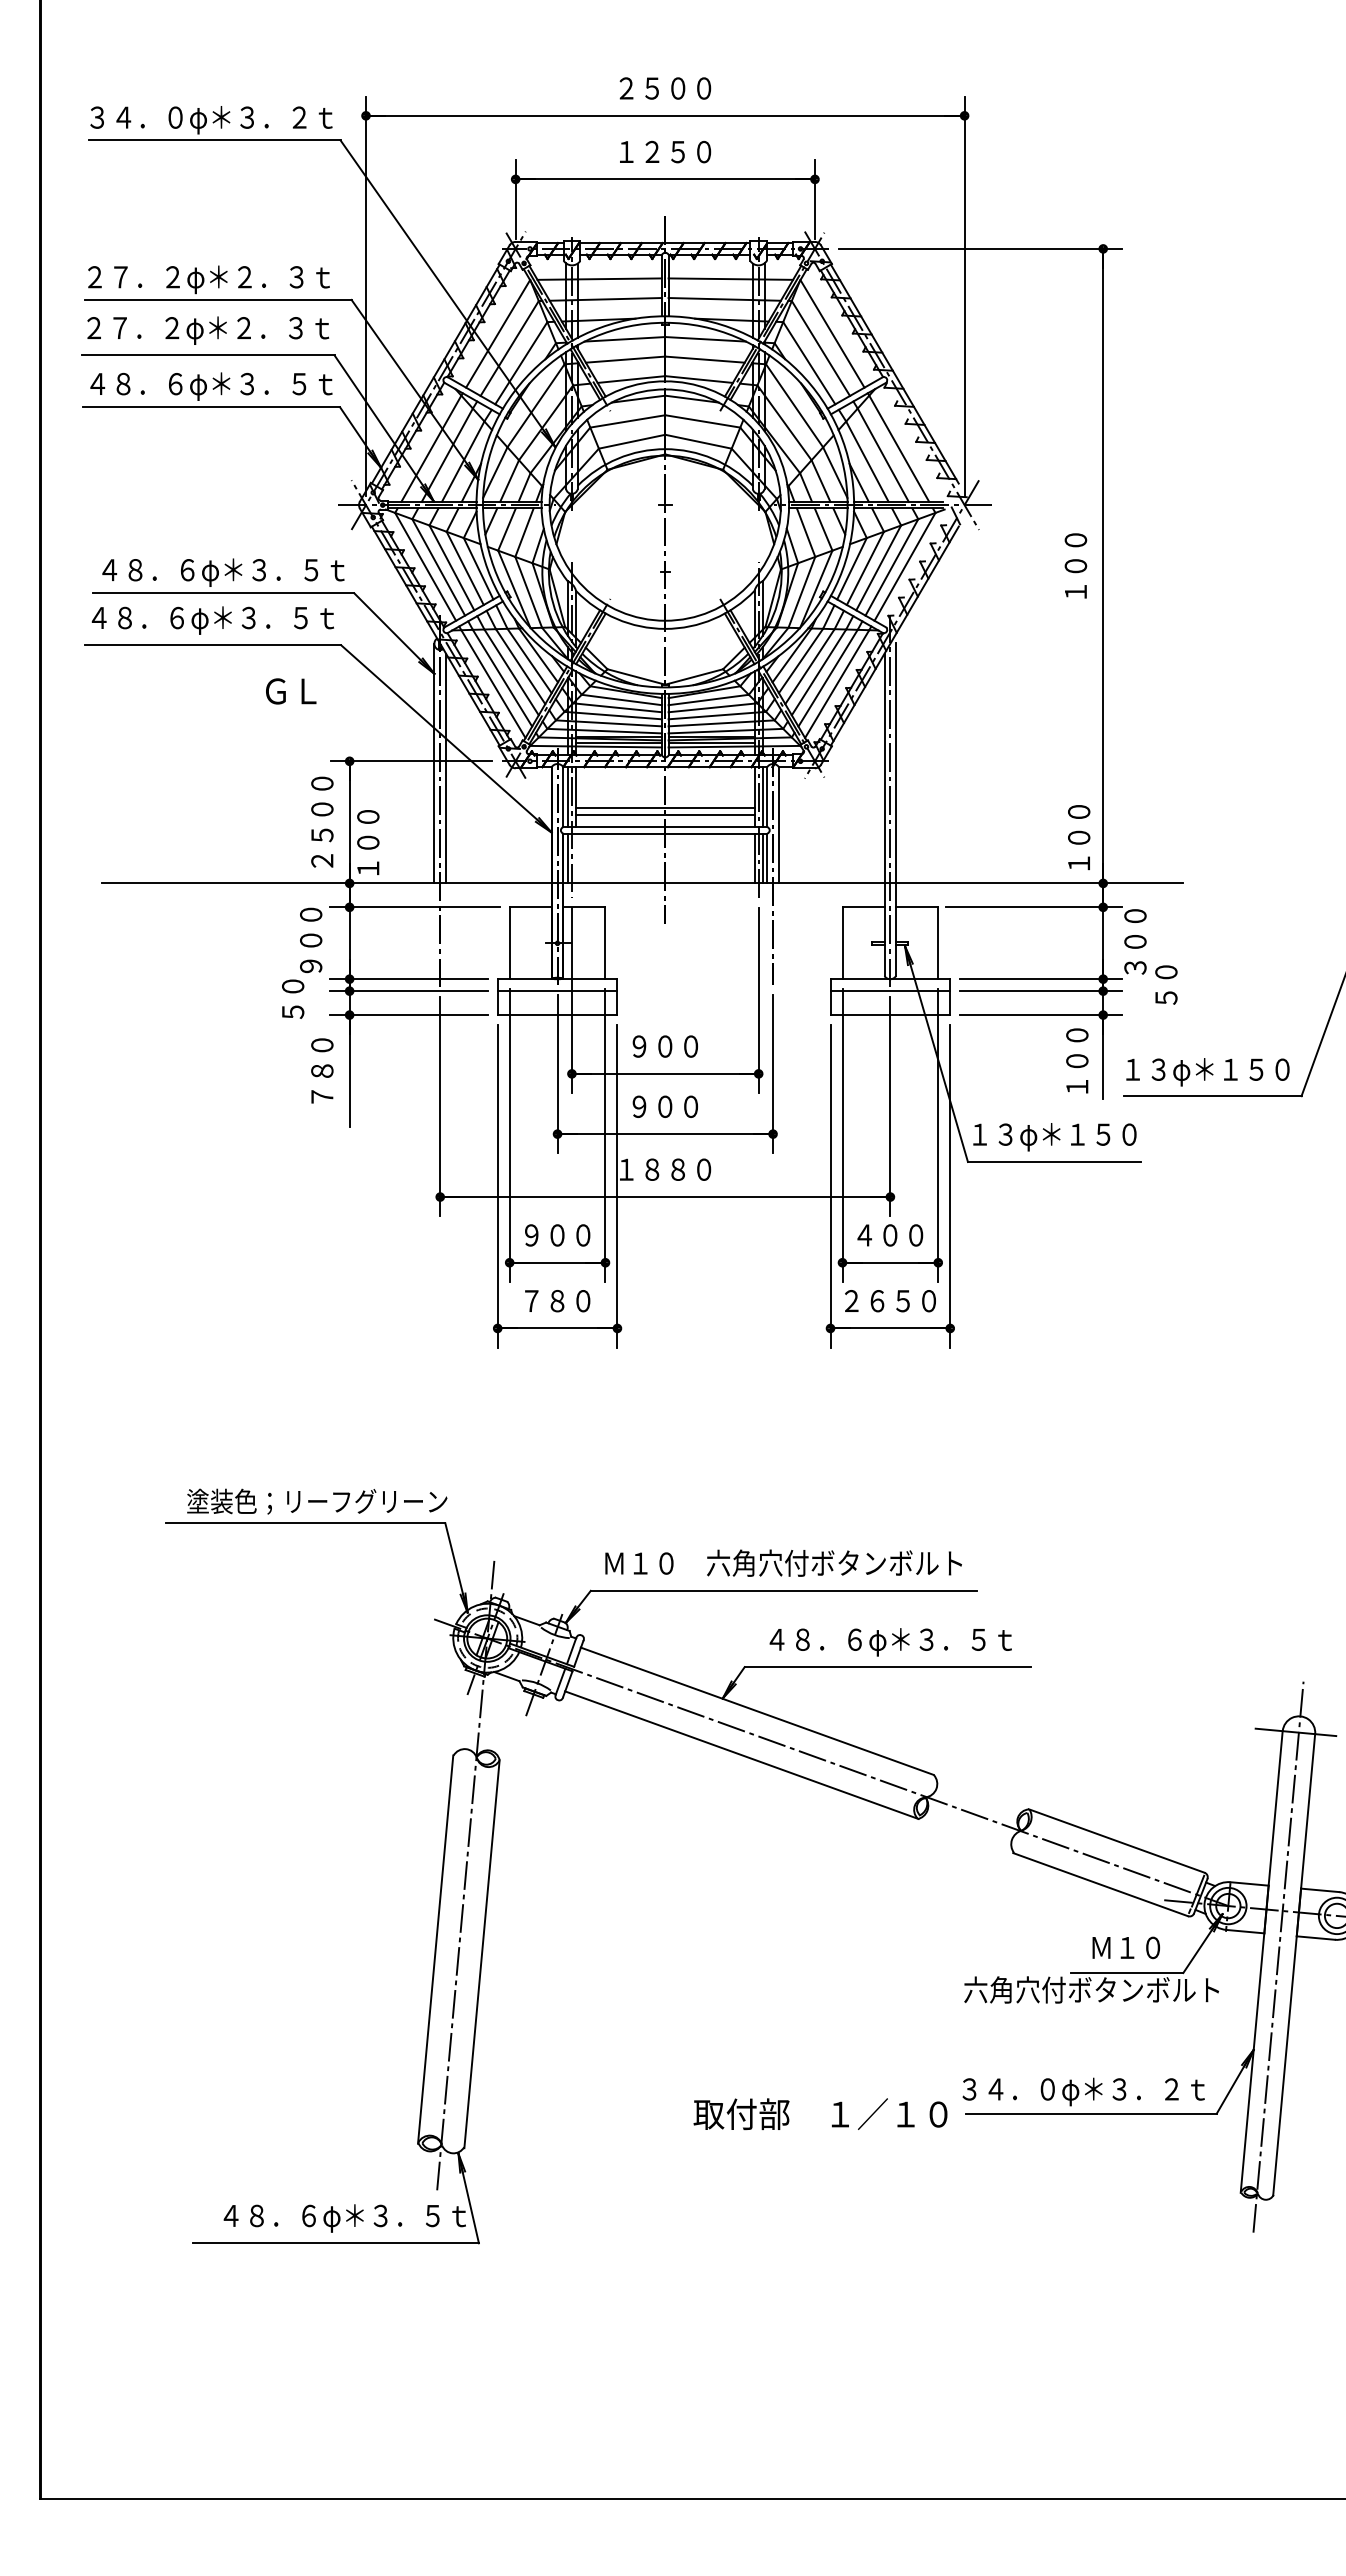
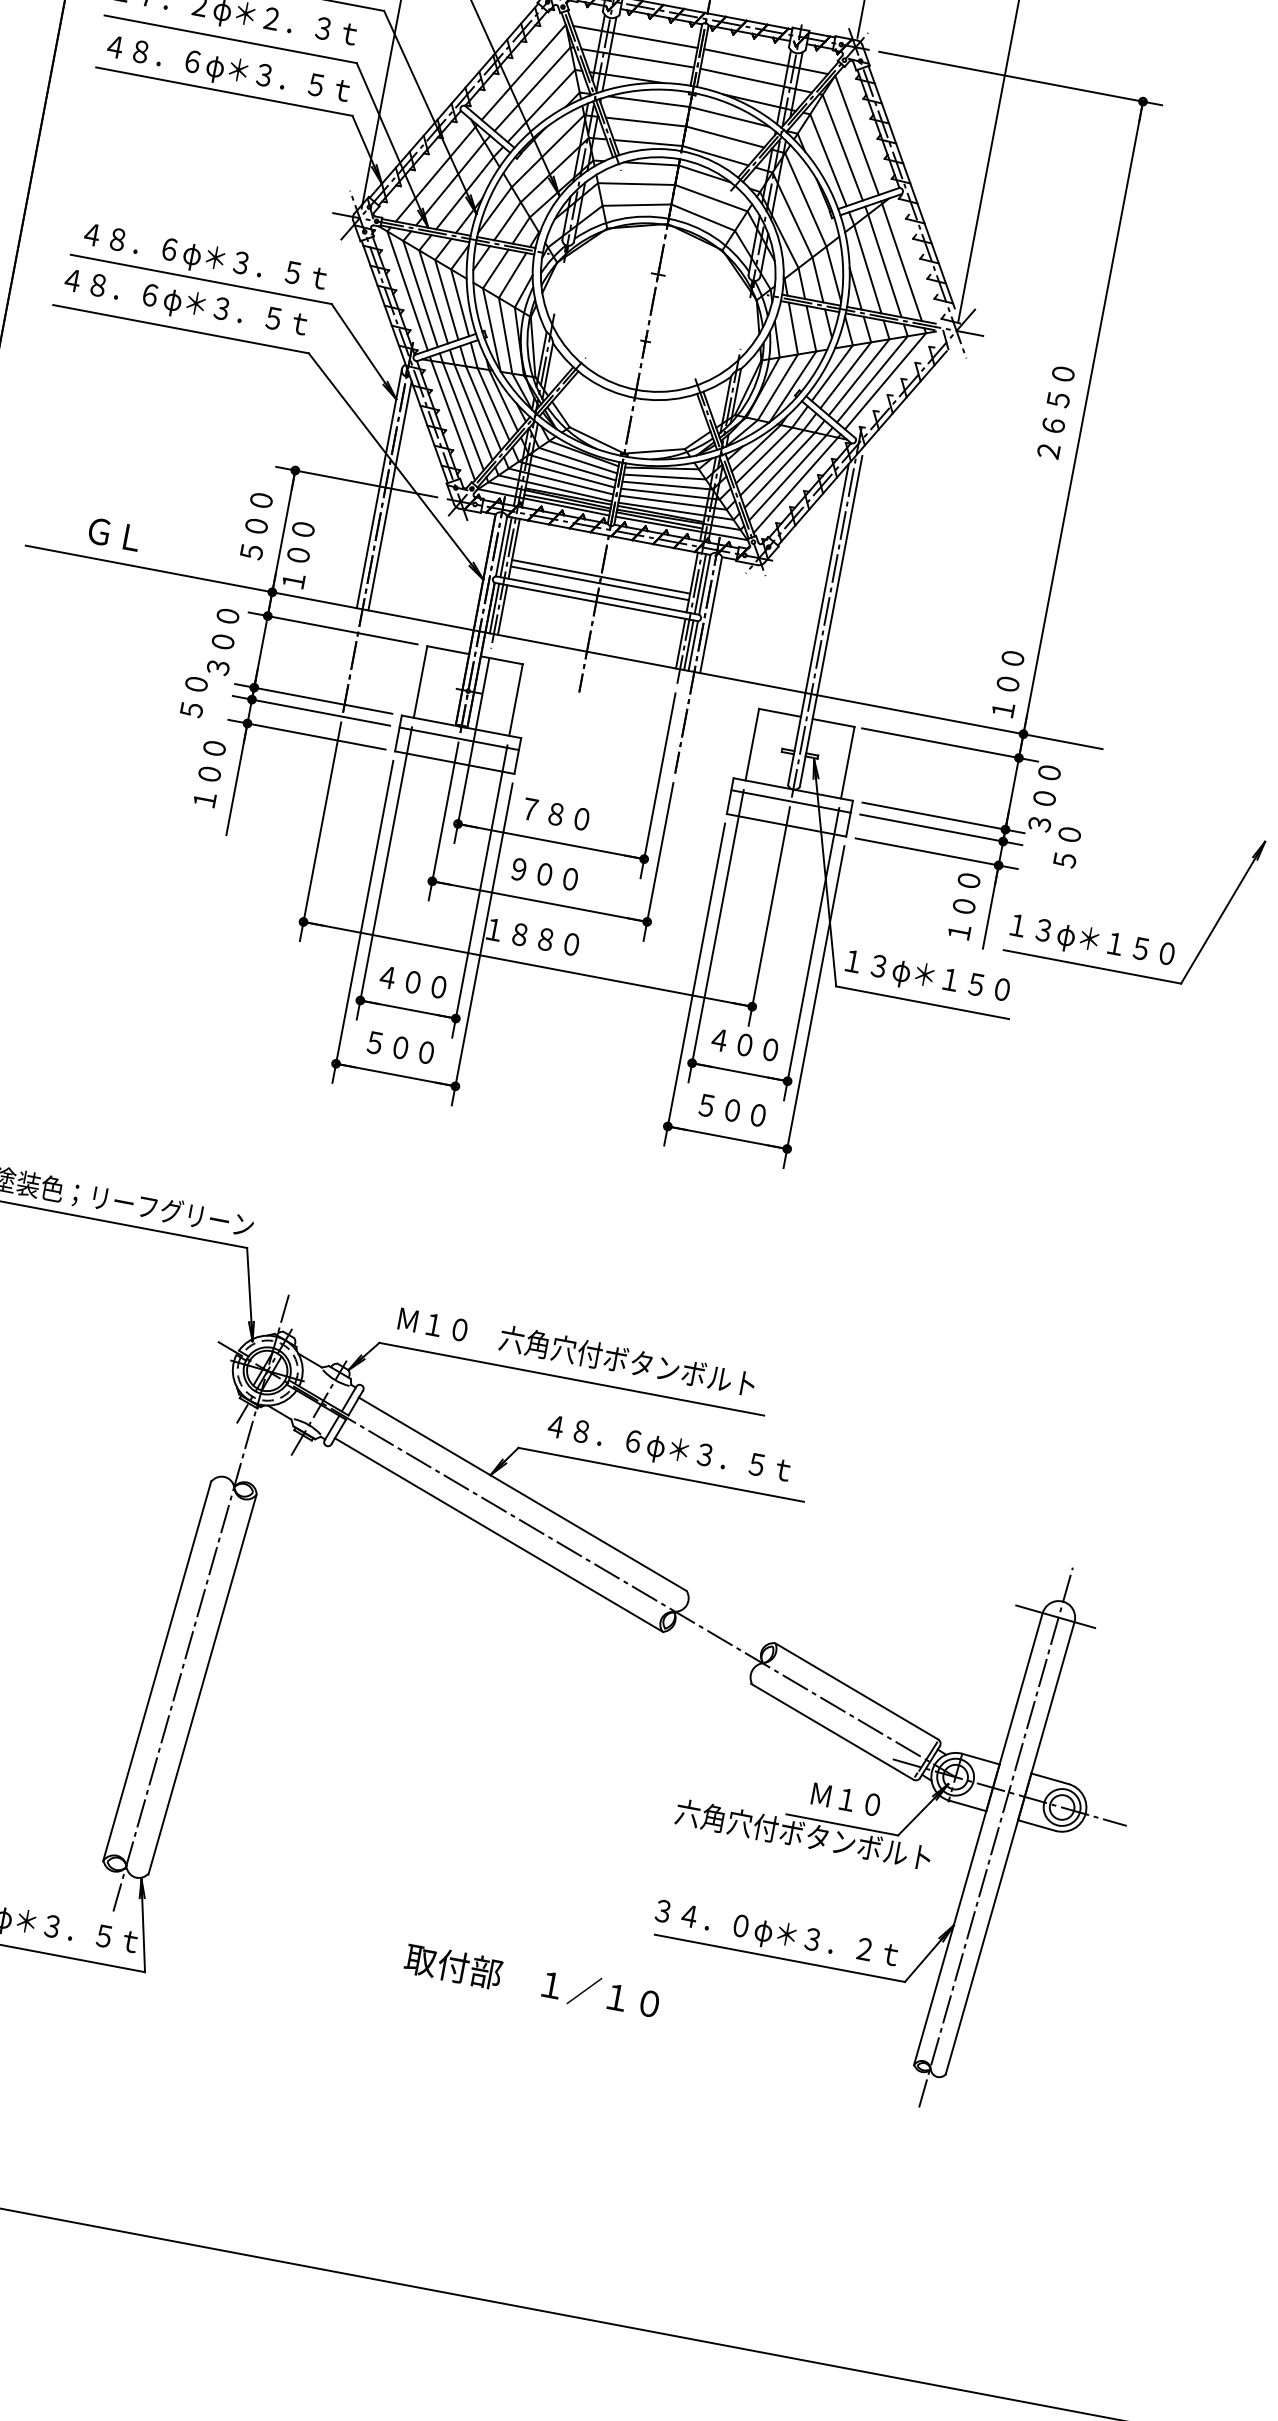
text: (1075, 565) -> (1055, 412), １００ -> ２６５０
text: (291, 691) -> (114, 534), moved
text: (322, 821) -> (256, 525), ２５００ -> ５００
line: (576, 858) -> (503, 610), added
text: (311, 966) -> (218, 667), ９００ -> ３００
text: (652, 1046) -> (543, 811), ９００ -> ７８０
text: (322, 1083) -> (207, 786), ７８０ -> １００
text: (531, 1235) -> (387, 977), ９００ -> ４００
text: (544, 1301) -> (387, 1045), ７８０ -> ５００
text: (890, 1301) -> (732, 1110), ２６５０ -> ５００
text: (820, 2114) -> (532, 1981), moved

